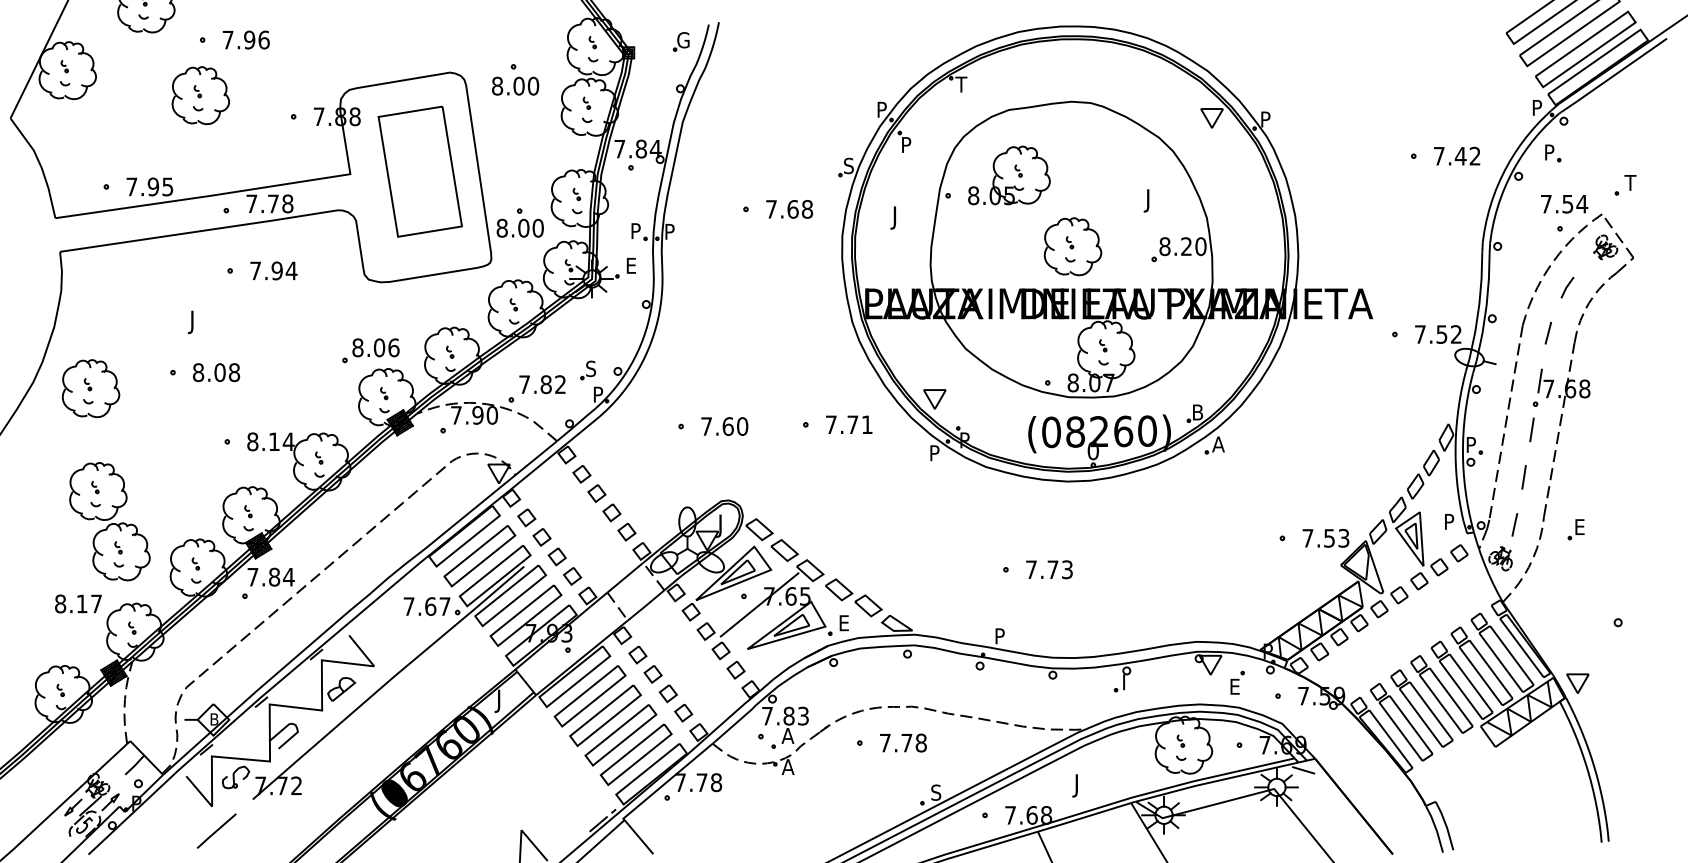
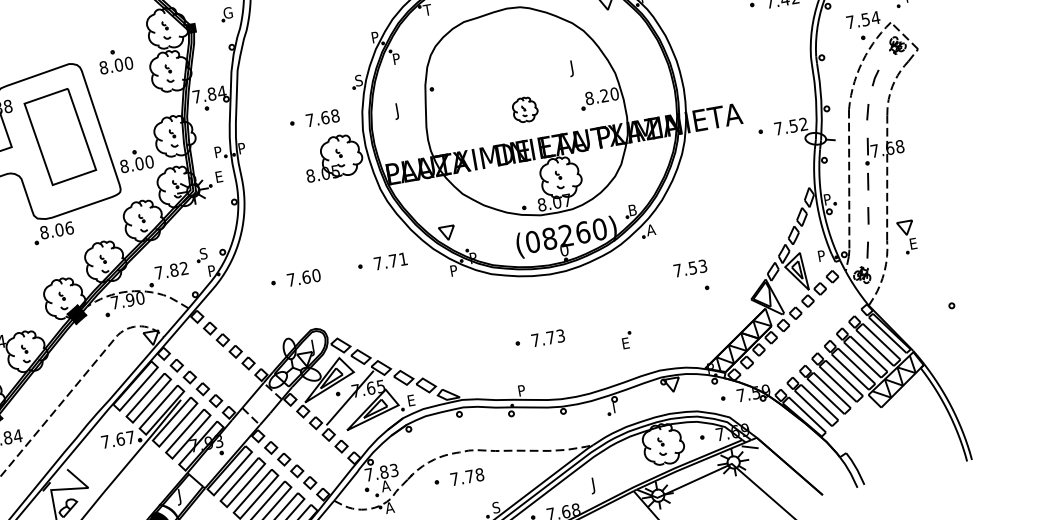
part: (1009, 175) -> (333, 157), moved
part: (1072, 246) -> (524, 109), size x0.6
part: (370, 350) -> (53, 232), moved
text: (1325, 538) -> (690, 268), moved
part: (1237, 682) -> (627, 340), moved
part: (1577, 683) -> (905, 228), moved

